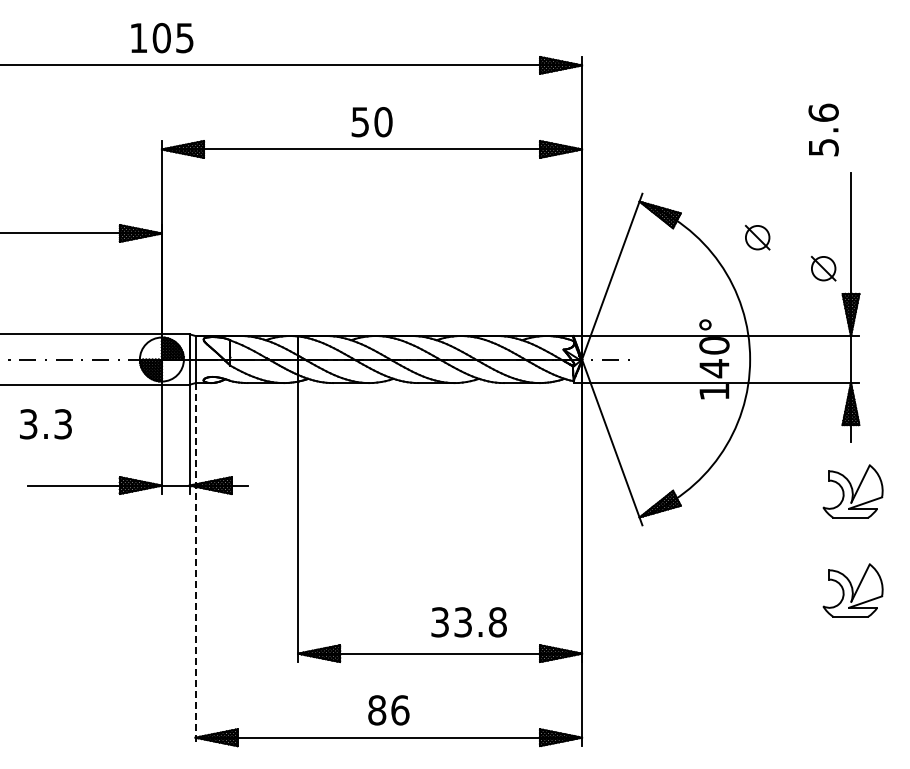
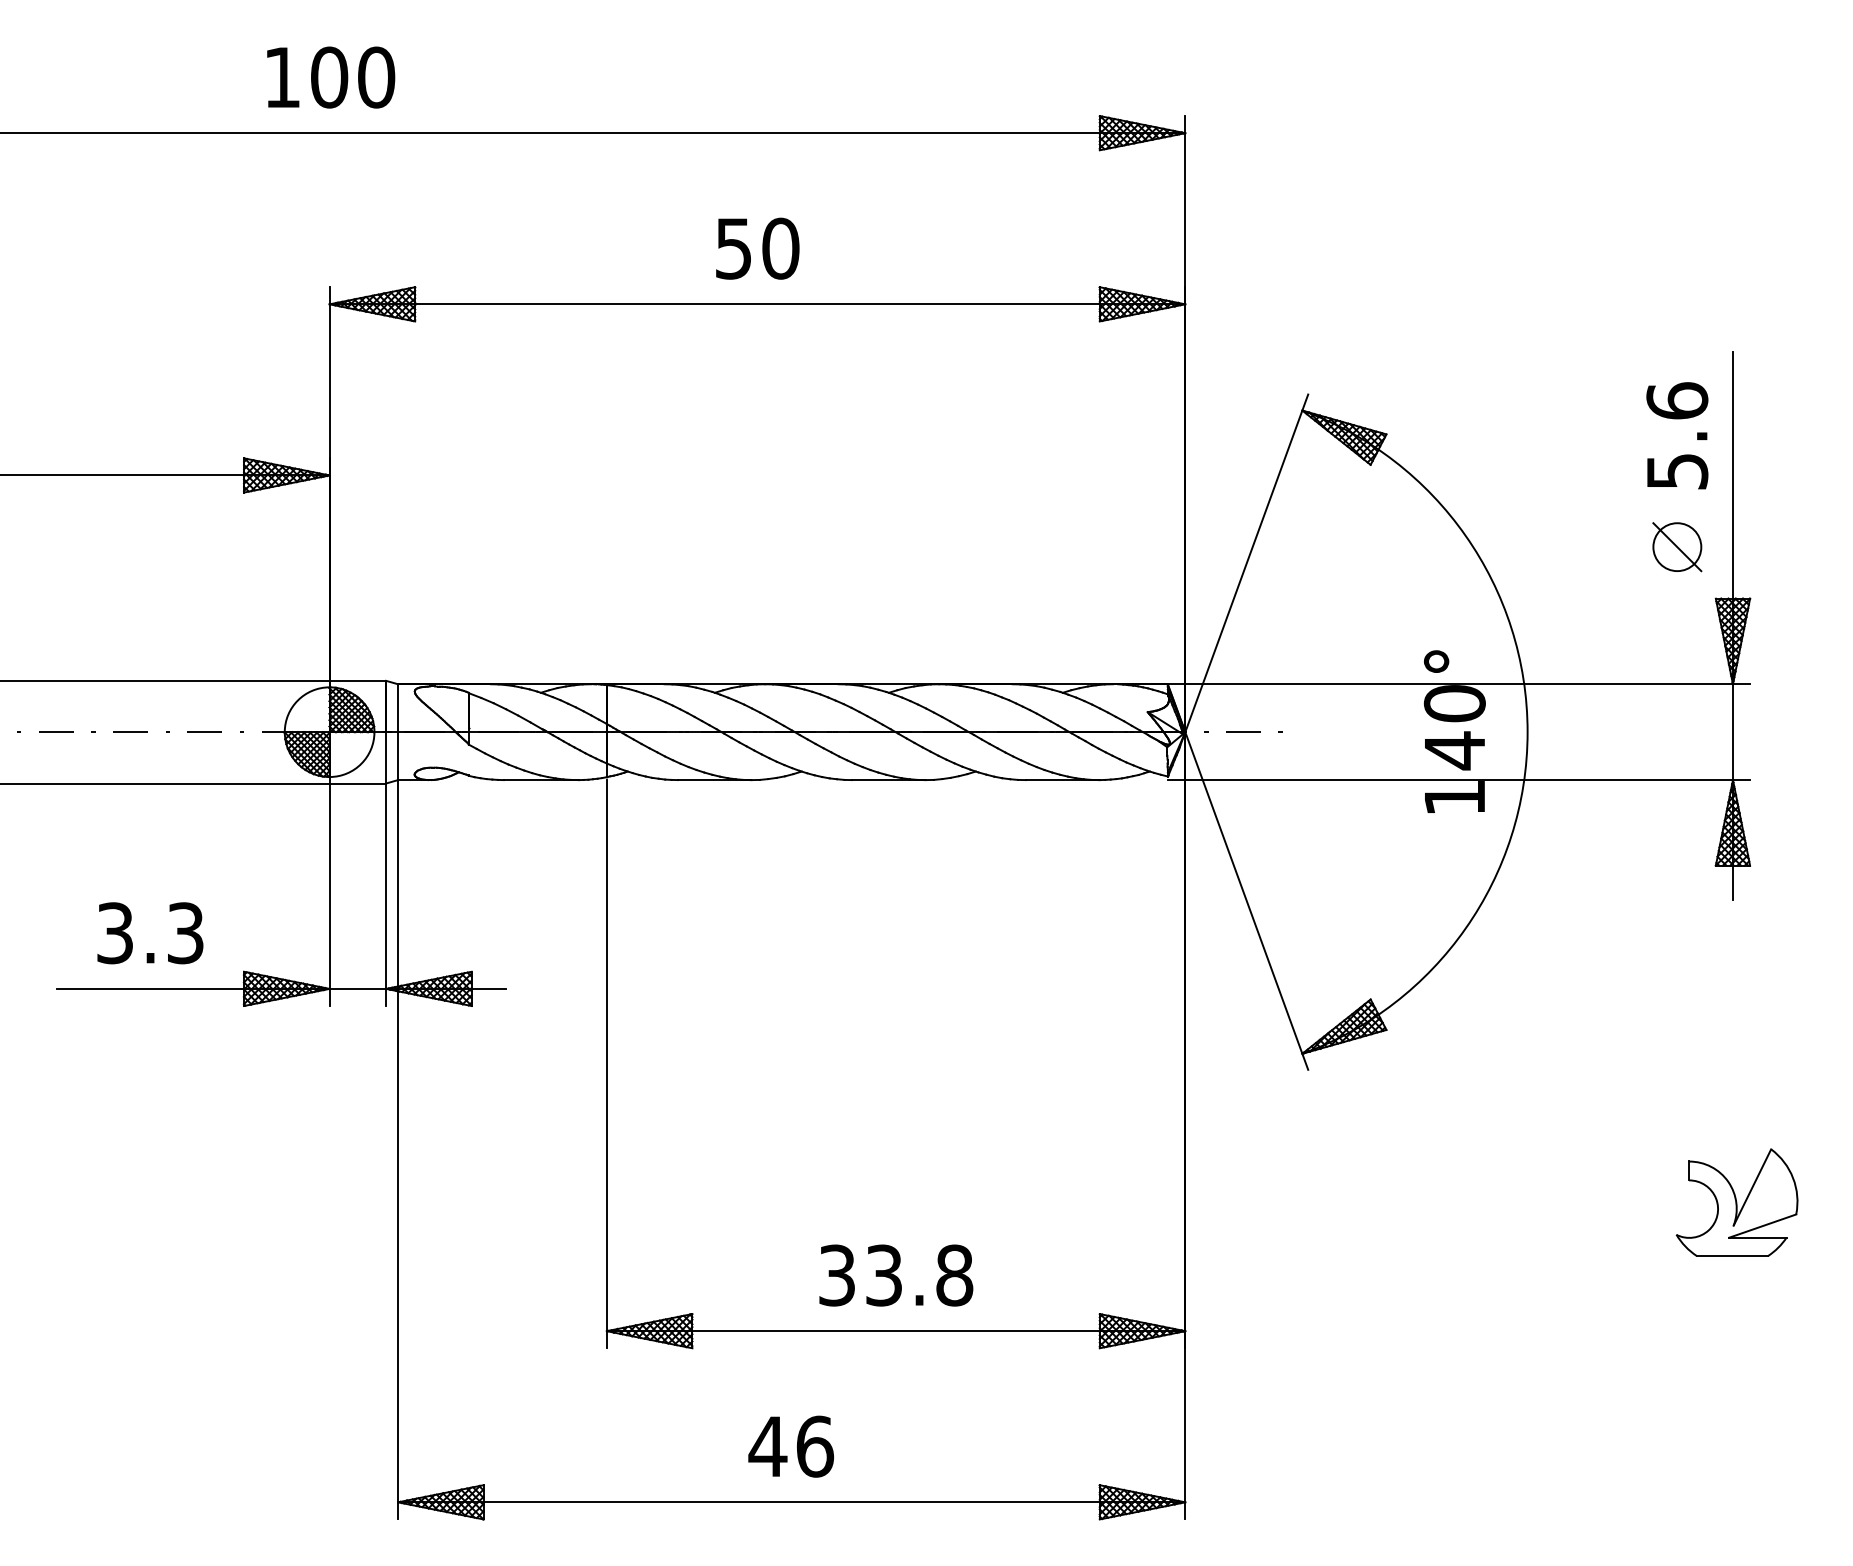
text: (184, 38) -> (375, 78), 105 -> 100
text: (823, 129) -> (1676, 434), moved
part: (757, 237) -> (1542, 483), removed
text: (45, 424) -> (149, 933), moved
part: (852, 491) -> (1736, 1000), removed
line: (195, 564) -> (398, 1149), dashed -> solid
text: (468, 622) -> (894, 1275), moved
text: (376, 710) -> (766, 1446), 86 -> 46

